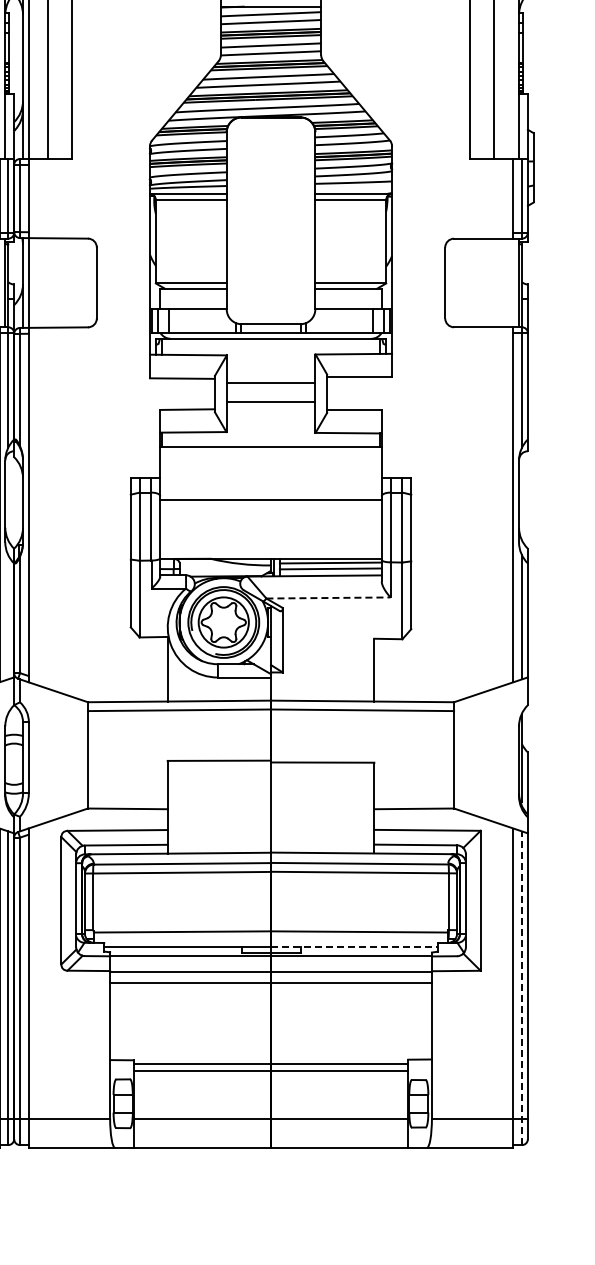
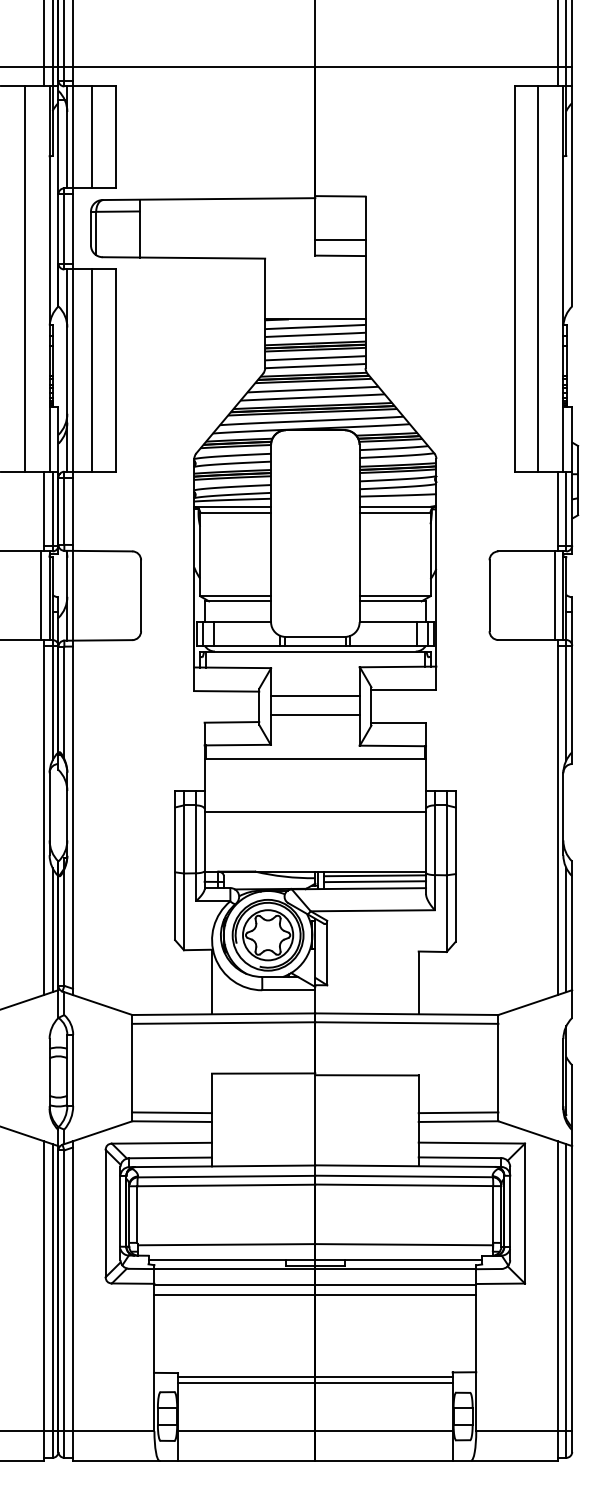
line: (510, 282) -> (554, 595), added
line: (329, 597) -> (373, 910), dashed -> solid
line: (8, 617) -> (52, 930), added
line: (128, 799) -> (172, 1112), added
line: (414, 799) -> (458, 1112), added
line: (355, 947) -> (399, 1260), dashed -> solid
line: (522, 988) -> (566, 1301), dashed -> solid

